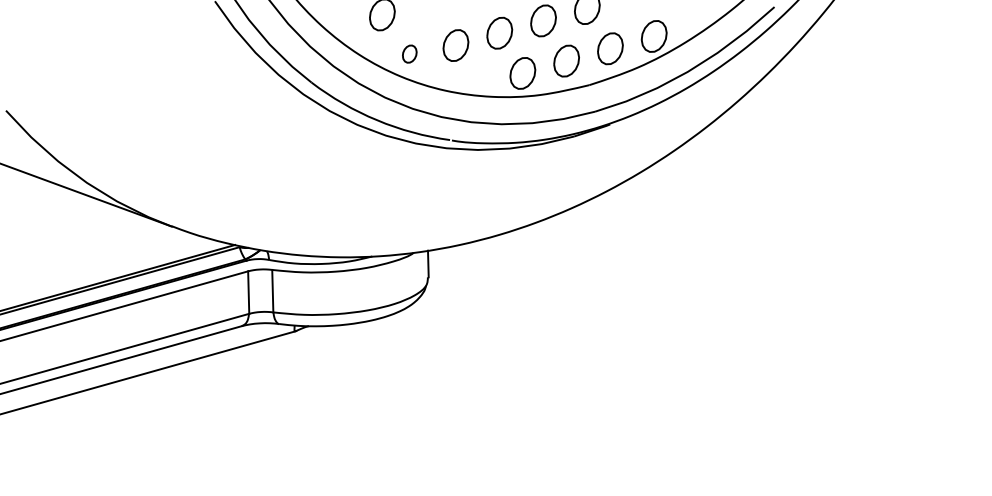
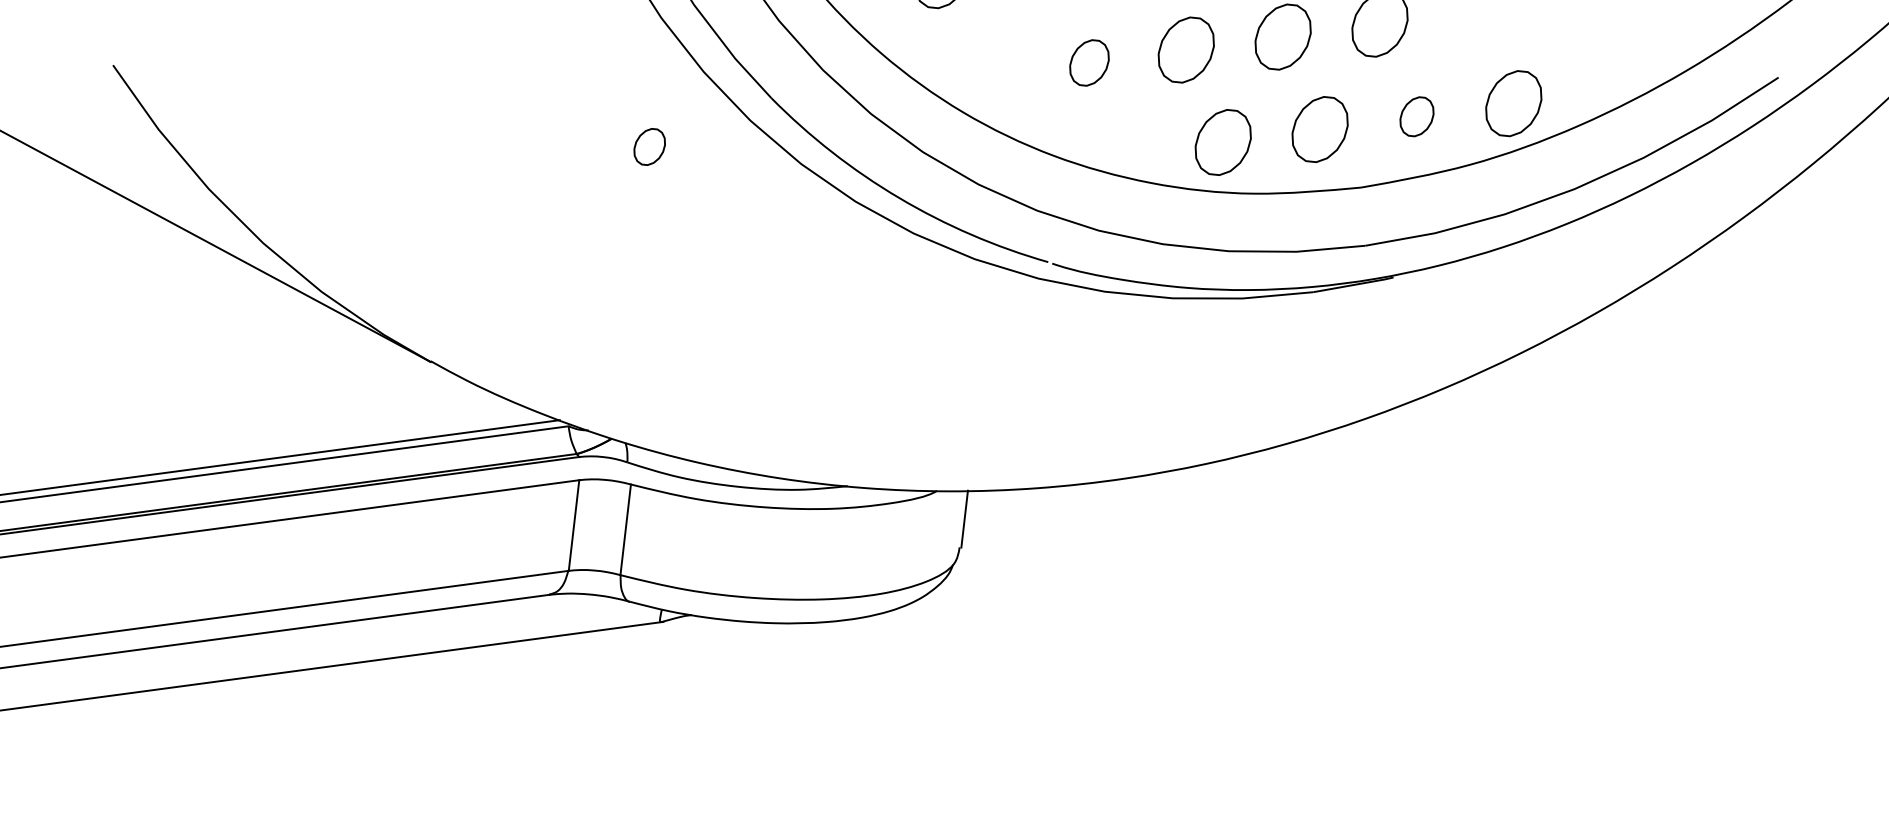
part: (455, 45) -> (1088, 62), size x0.7
part: (610, 48) -> (1417, 115), size x0.6
part: (409, 53) -> (649, 145), moved

